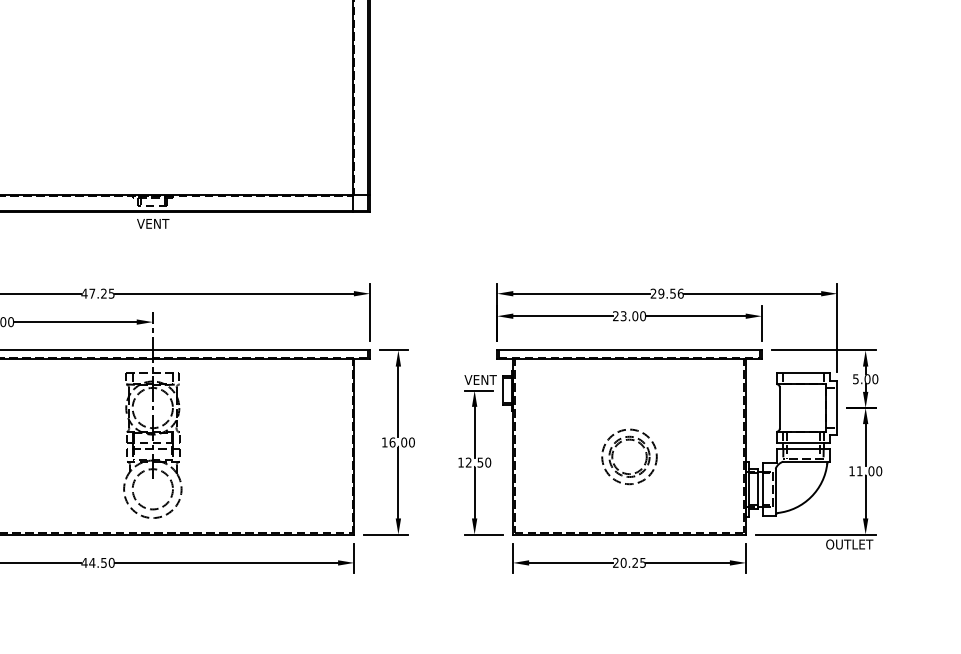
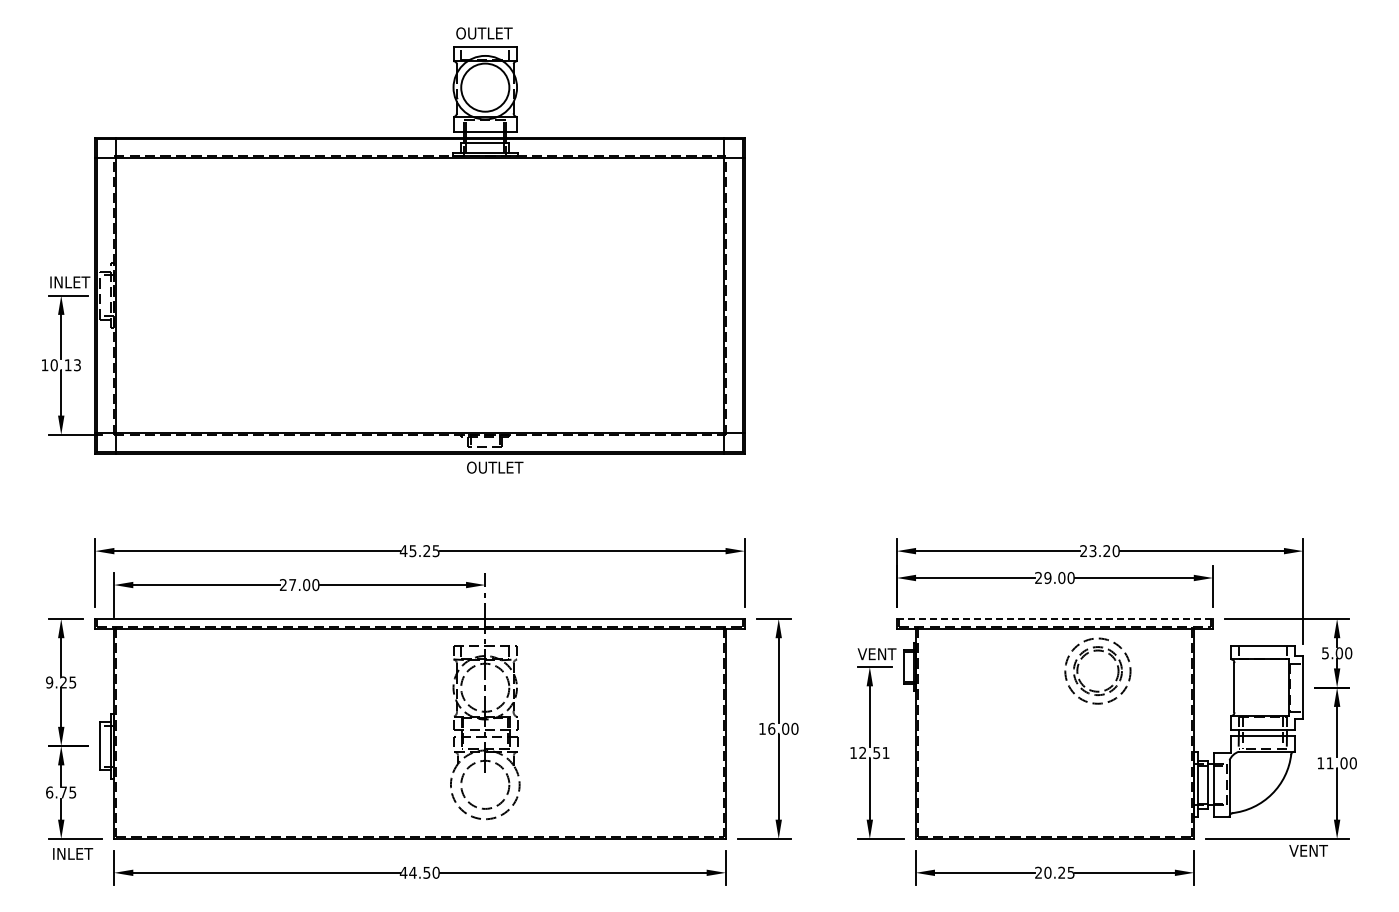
text: (160, 223) -> (494, 467), VENT -> OUTLET
text: (91, 294) -> (412, 551), 47.25 -> 45.25
text: (670, 294) -> (1104, 551), 29.56 -> 23.20
text: (623, 315) -> (1047, 577), 23.00 -> 29.00
line: (629, 350) -> (1055, 618), solid -> dashed
part: (619, 443) -> (1086, 655), moved
text: (487, 462) -> (885, 752), 12.50 -> 12.51
text: (849, 544) -> (1317, 850), OUTLET -> VENT

